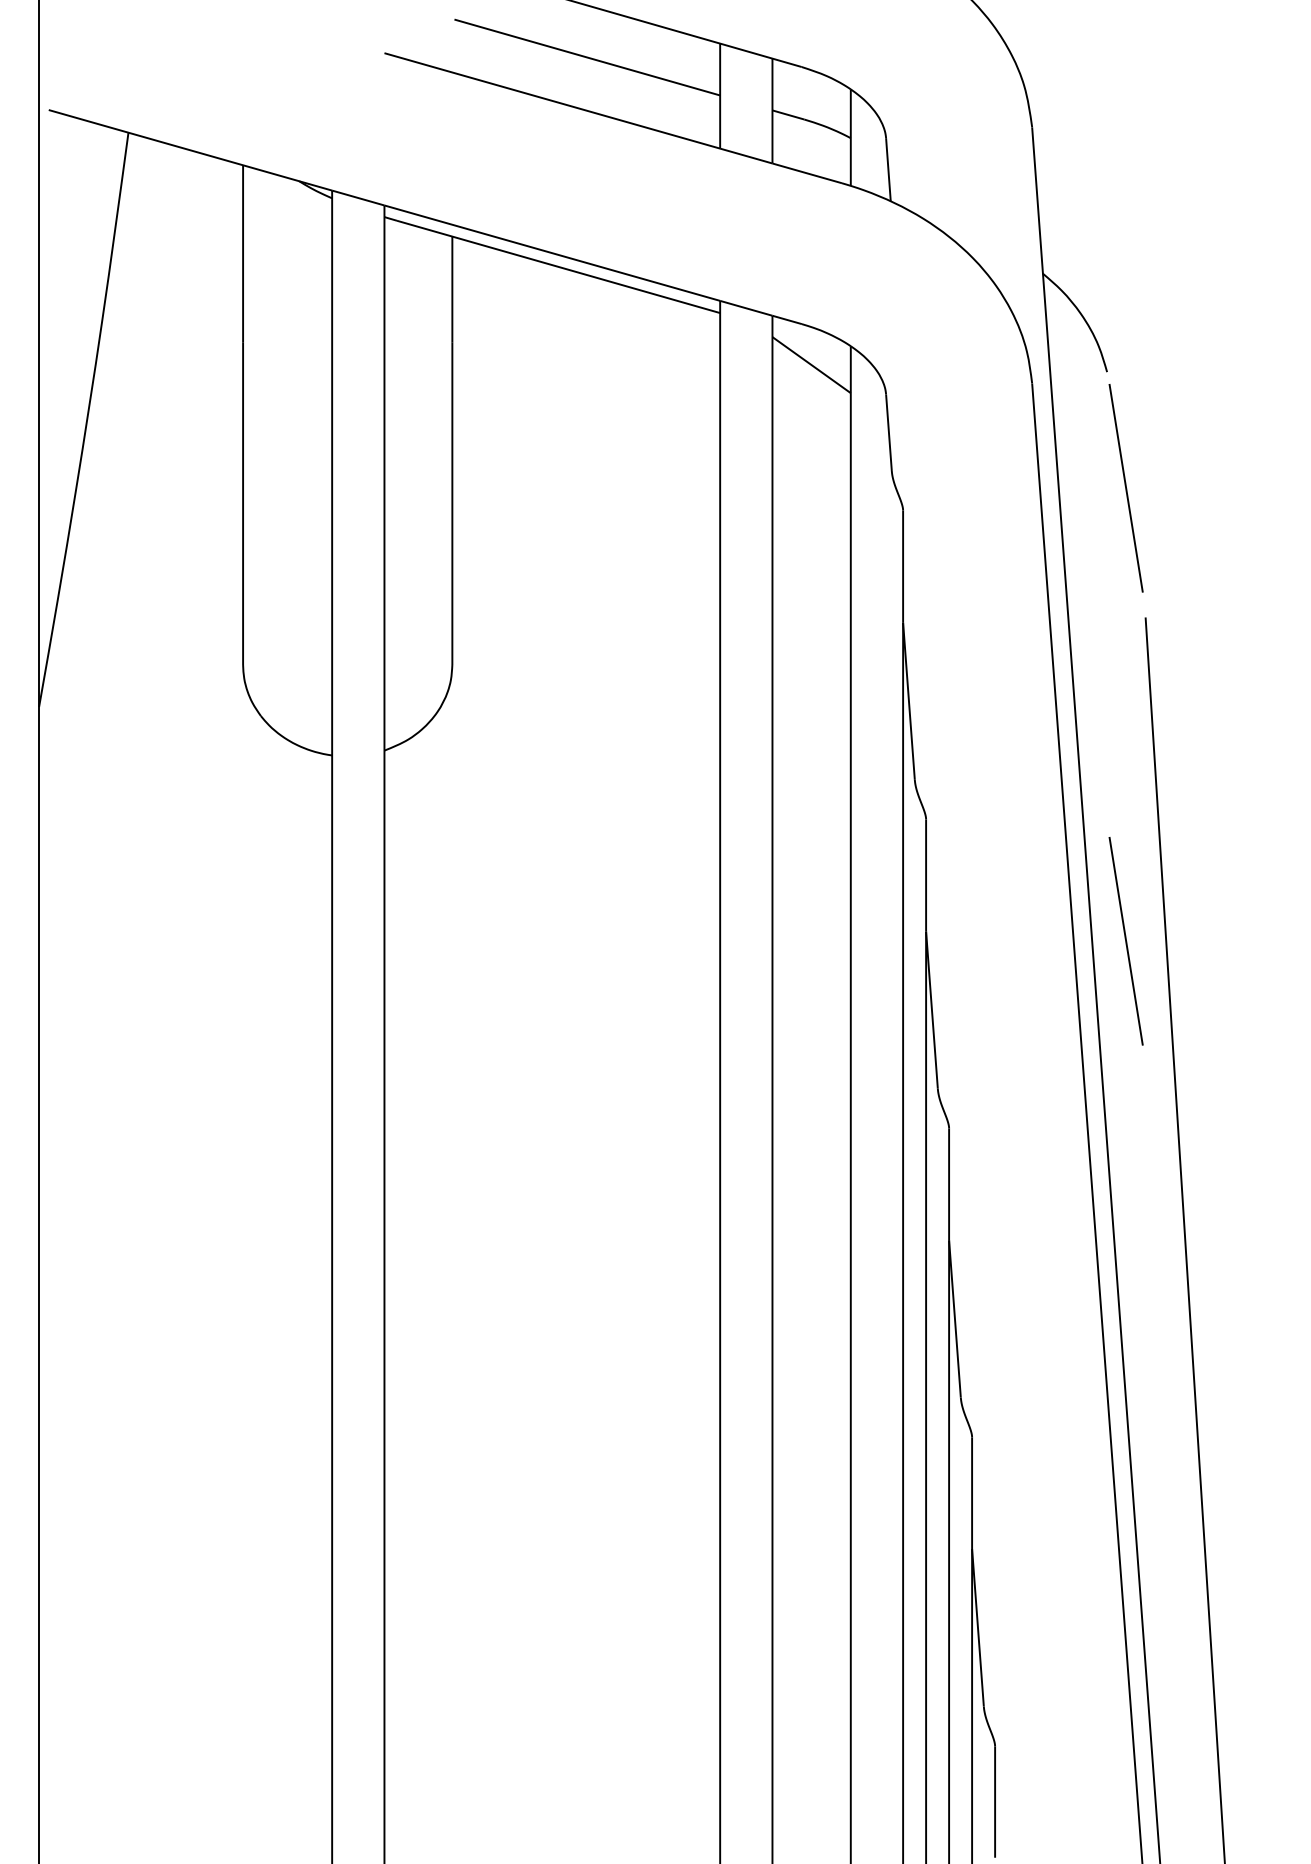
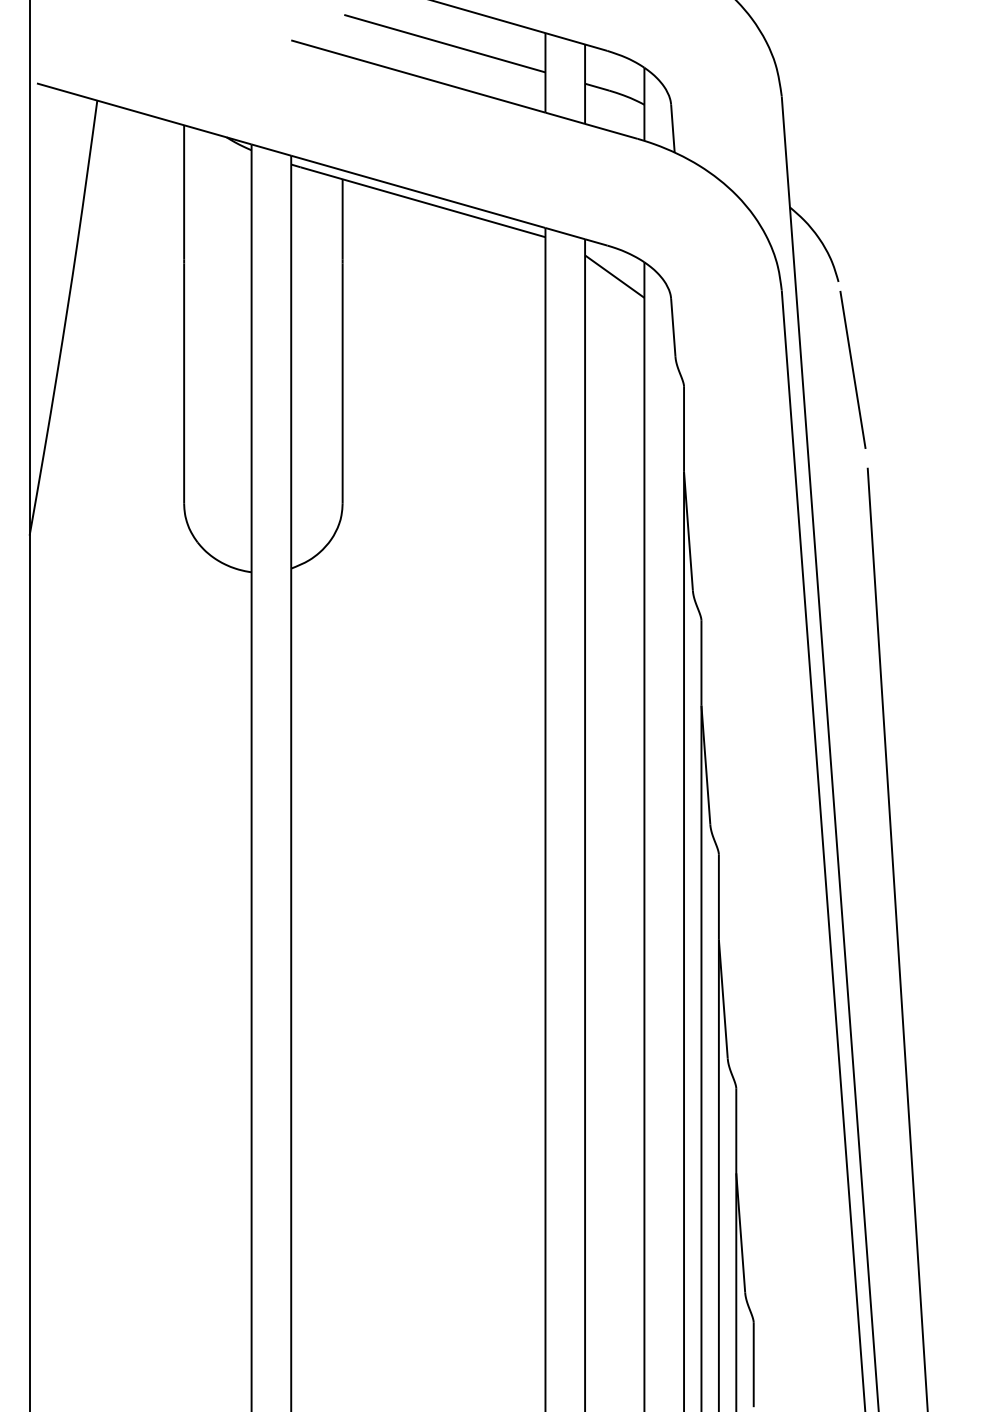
line: (1125, 941) -> (852, 713), removed

